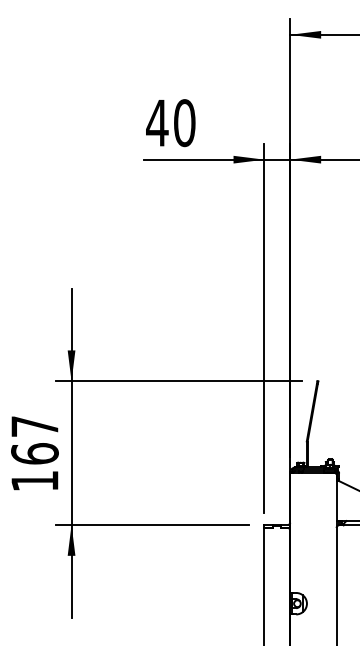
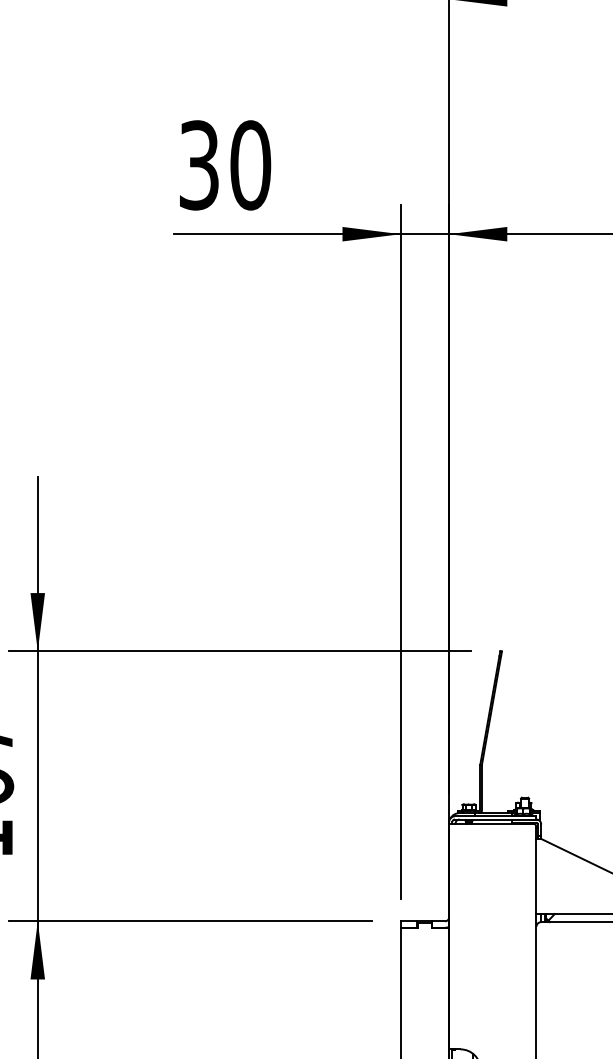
text: (157, 123) -> (199, 166), 40 -> 30

